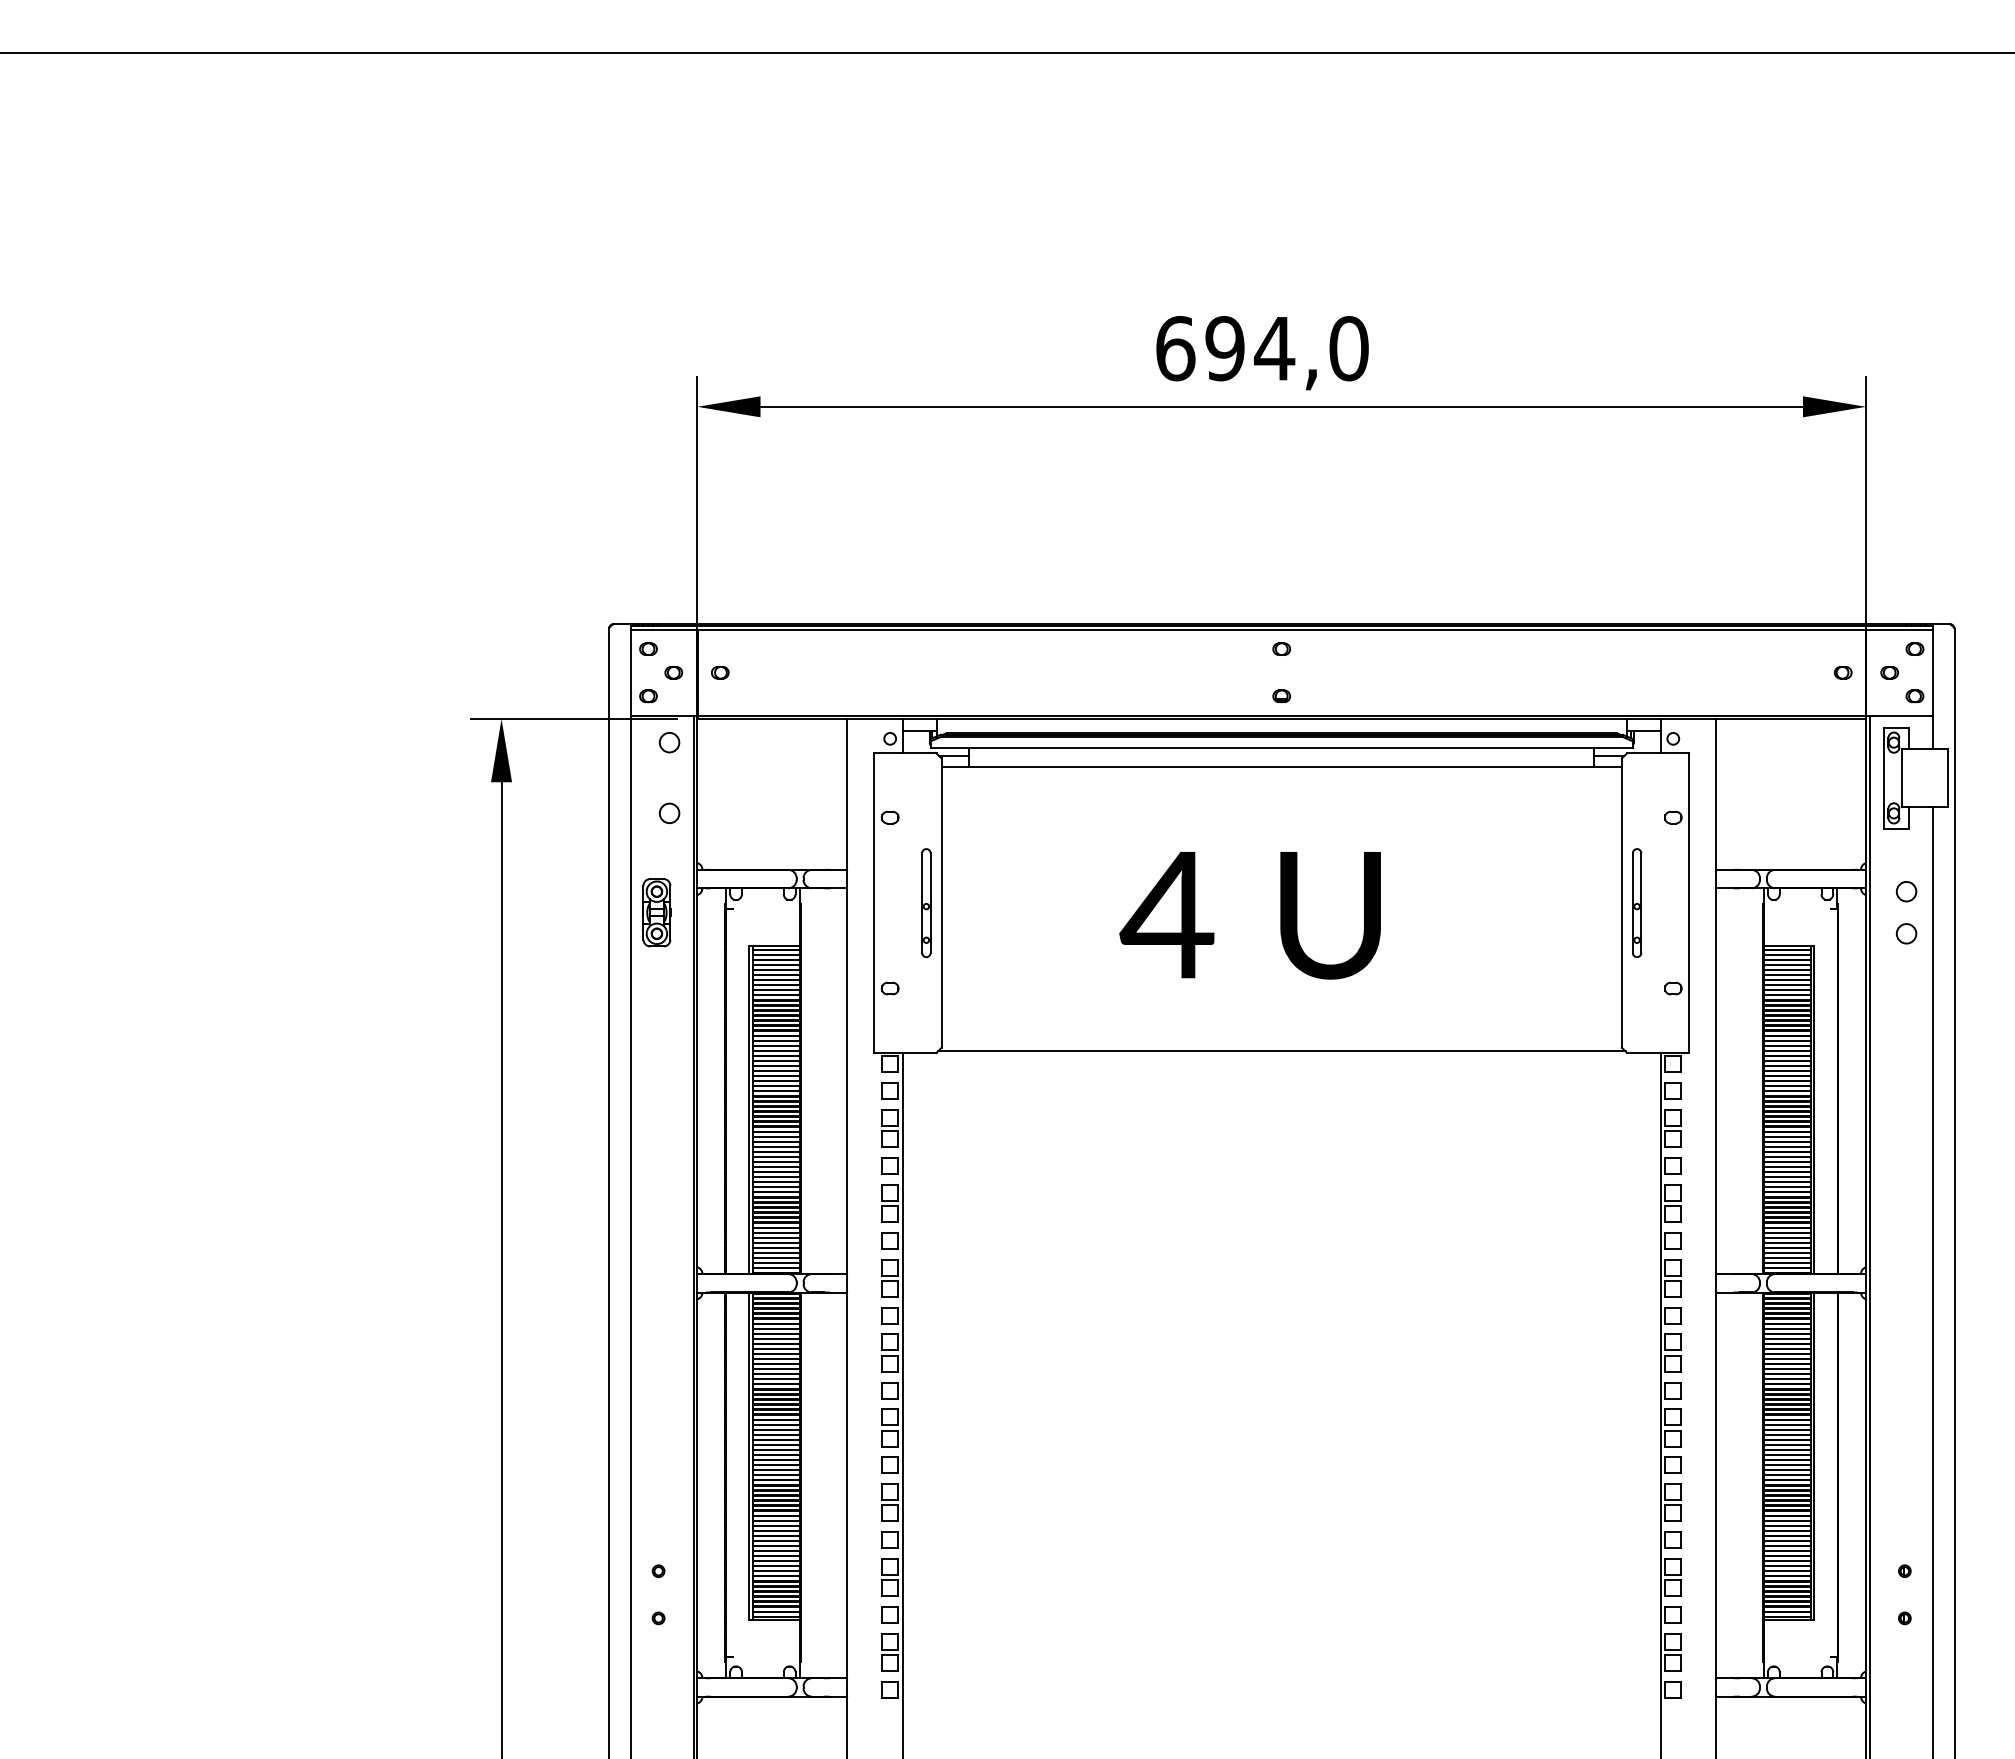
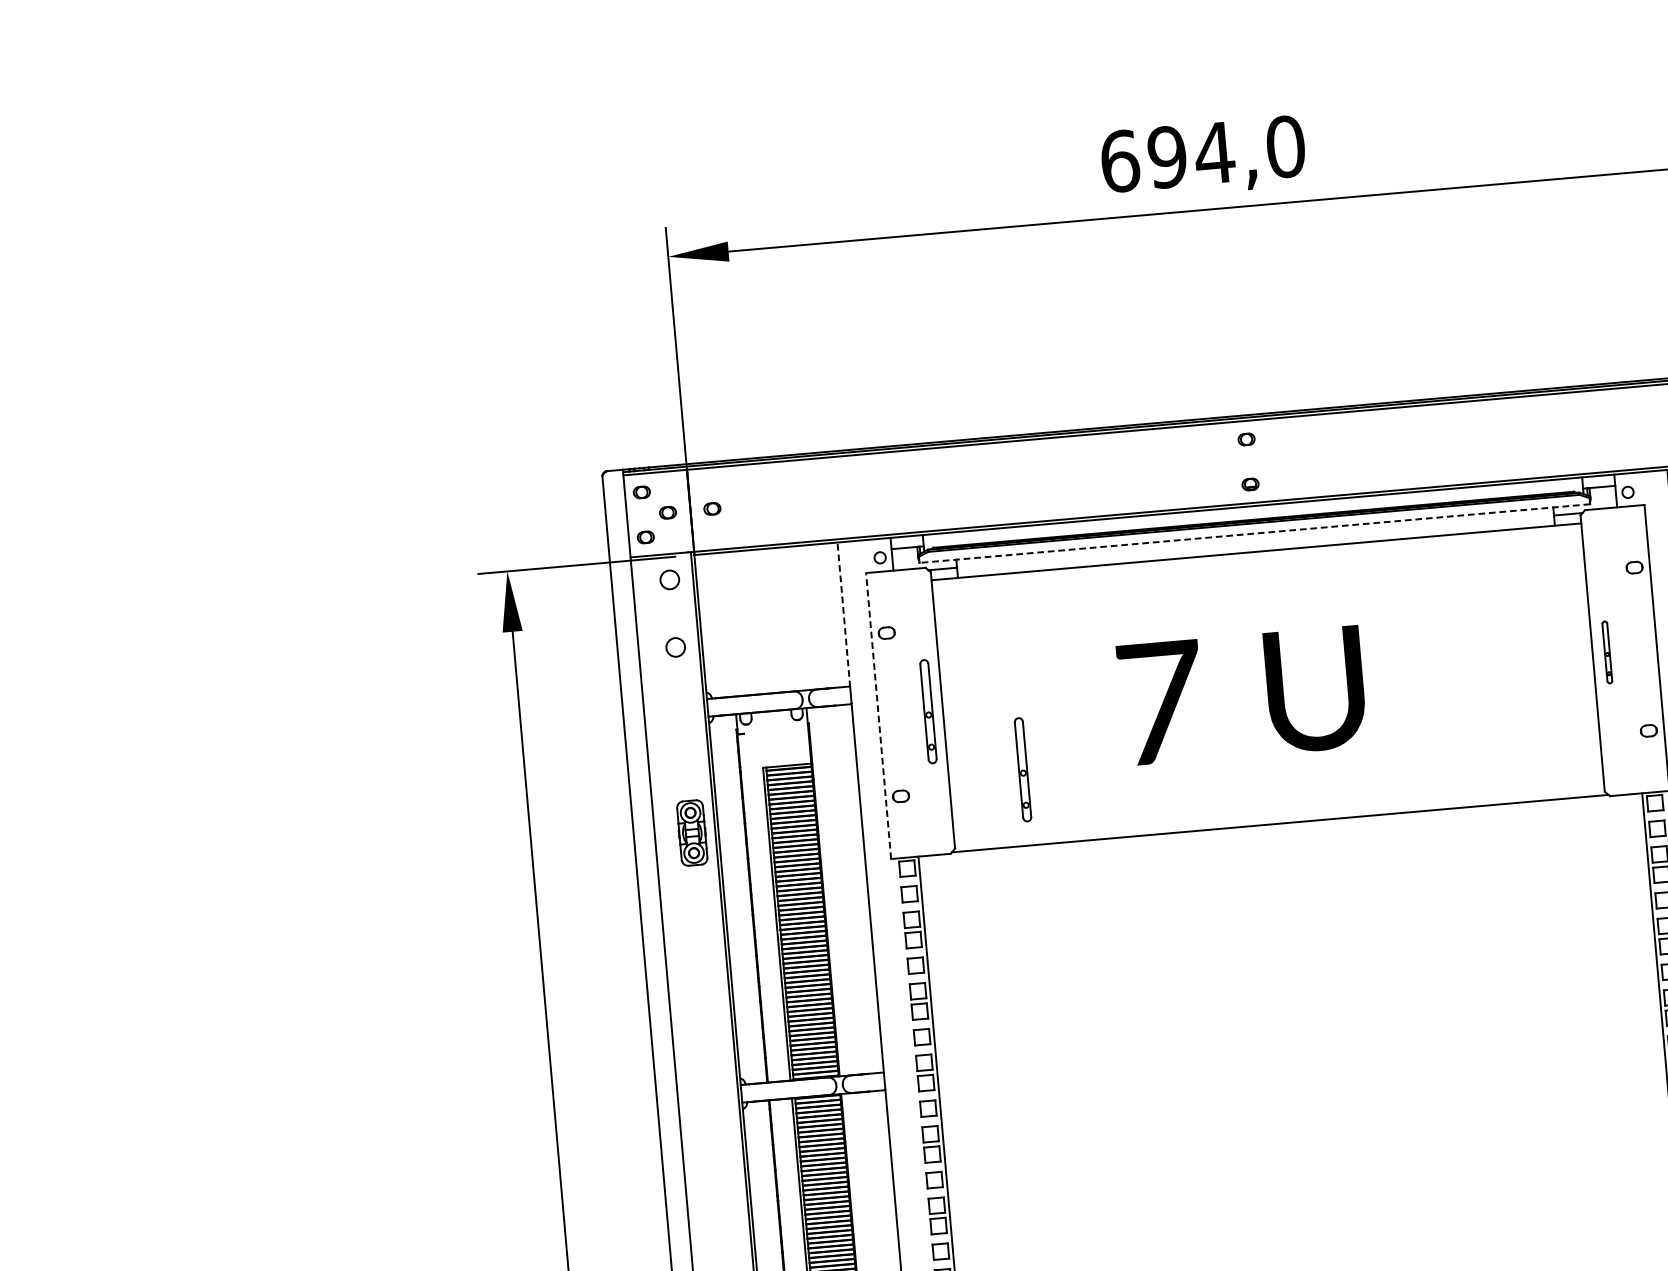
line: (1281, 747) -> (1254, 533), solid -> dashed
line: (847, 794) -> (844, 614), solid -> dashed
line: (874, 903) -> (878, 716), solid -> dashed
part: (1637, 903) -> (1607, 652), size x0.6
part: (656, 912) -> (691, 832), moved
text: (1166, 915) -> (1158, 703), 4 -> 7
part: (1019, 972) -> (1023, 770), added

